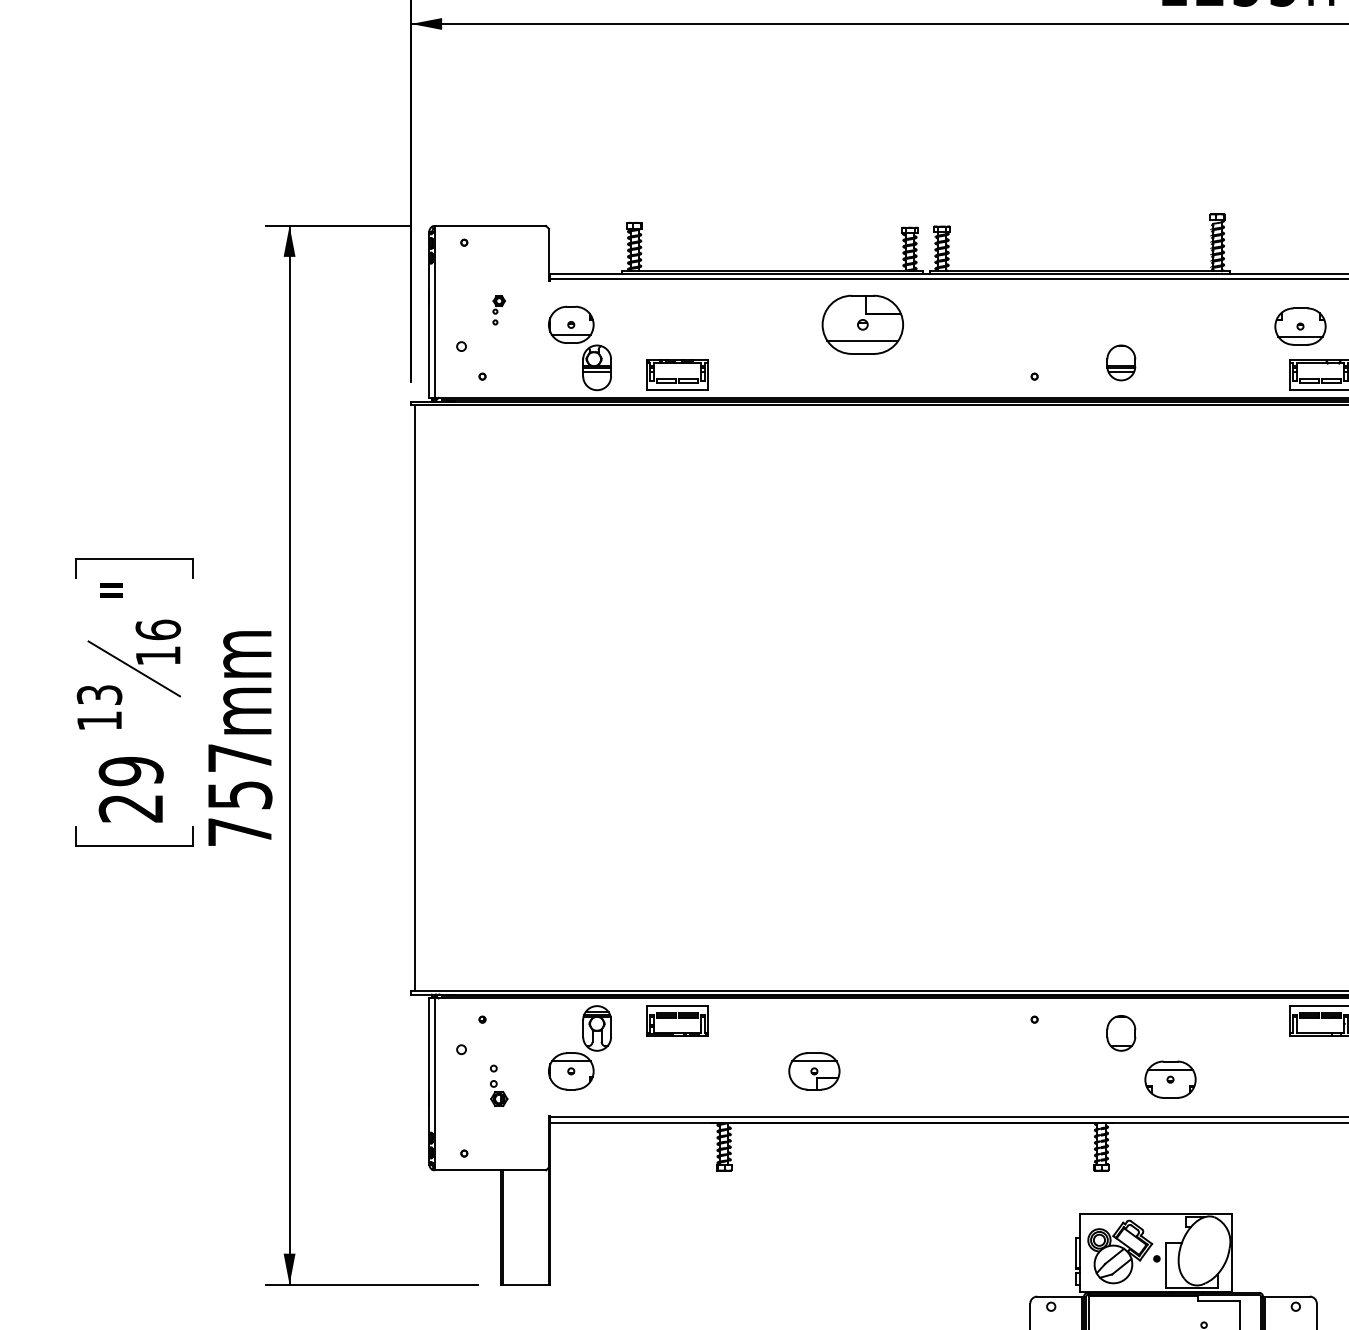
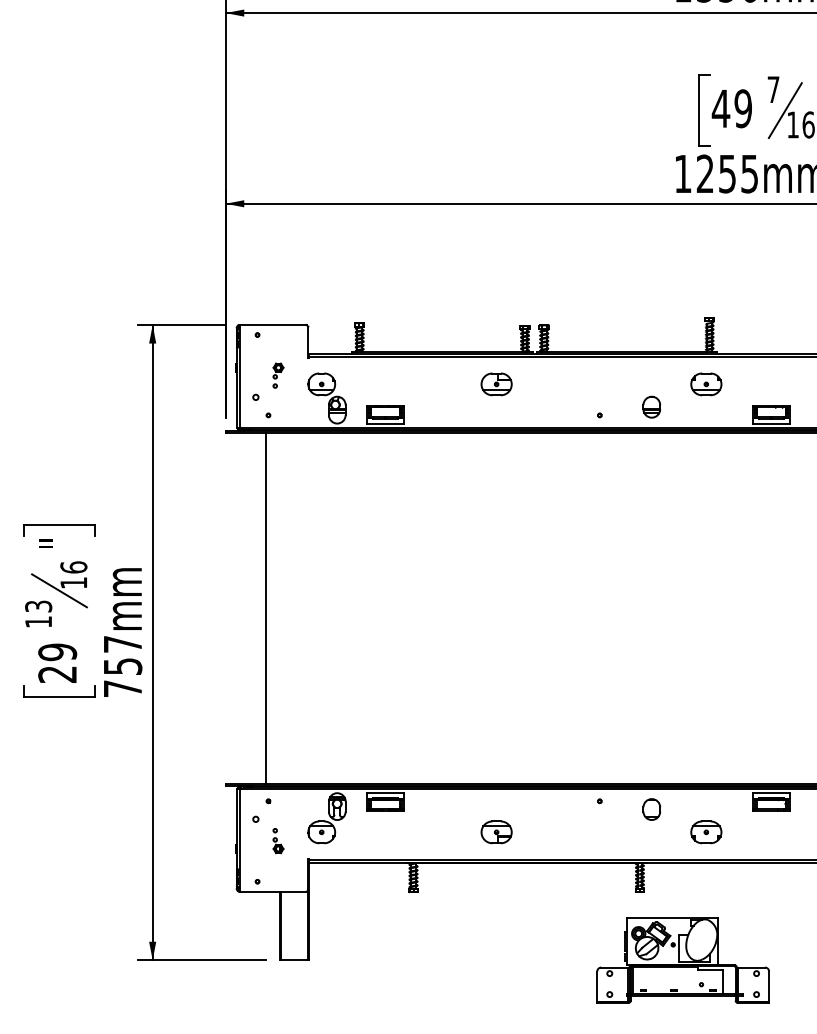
part: (499, 310) -> (278, 375), size x1.43
part: (862, 325) -> (496, 384), size x0.62
part: (1300, 326) -> (706, 384), moved
line: (414, 698) -> (265, 608), moved
part: (814, 1071) -> (496, 832), moved
part: (1170, 1079) -> (706, 832), moved

